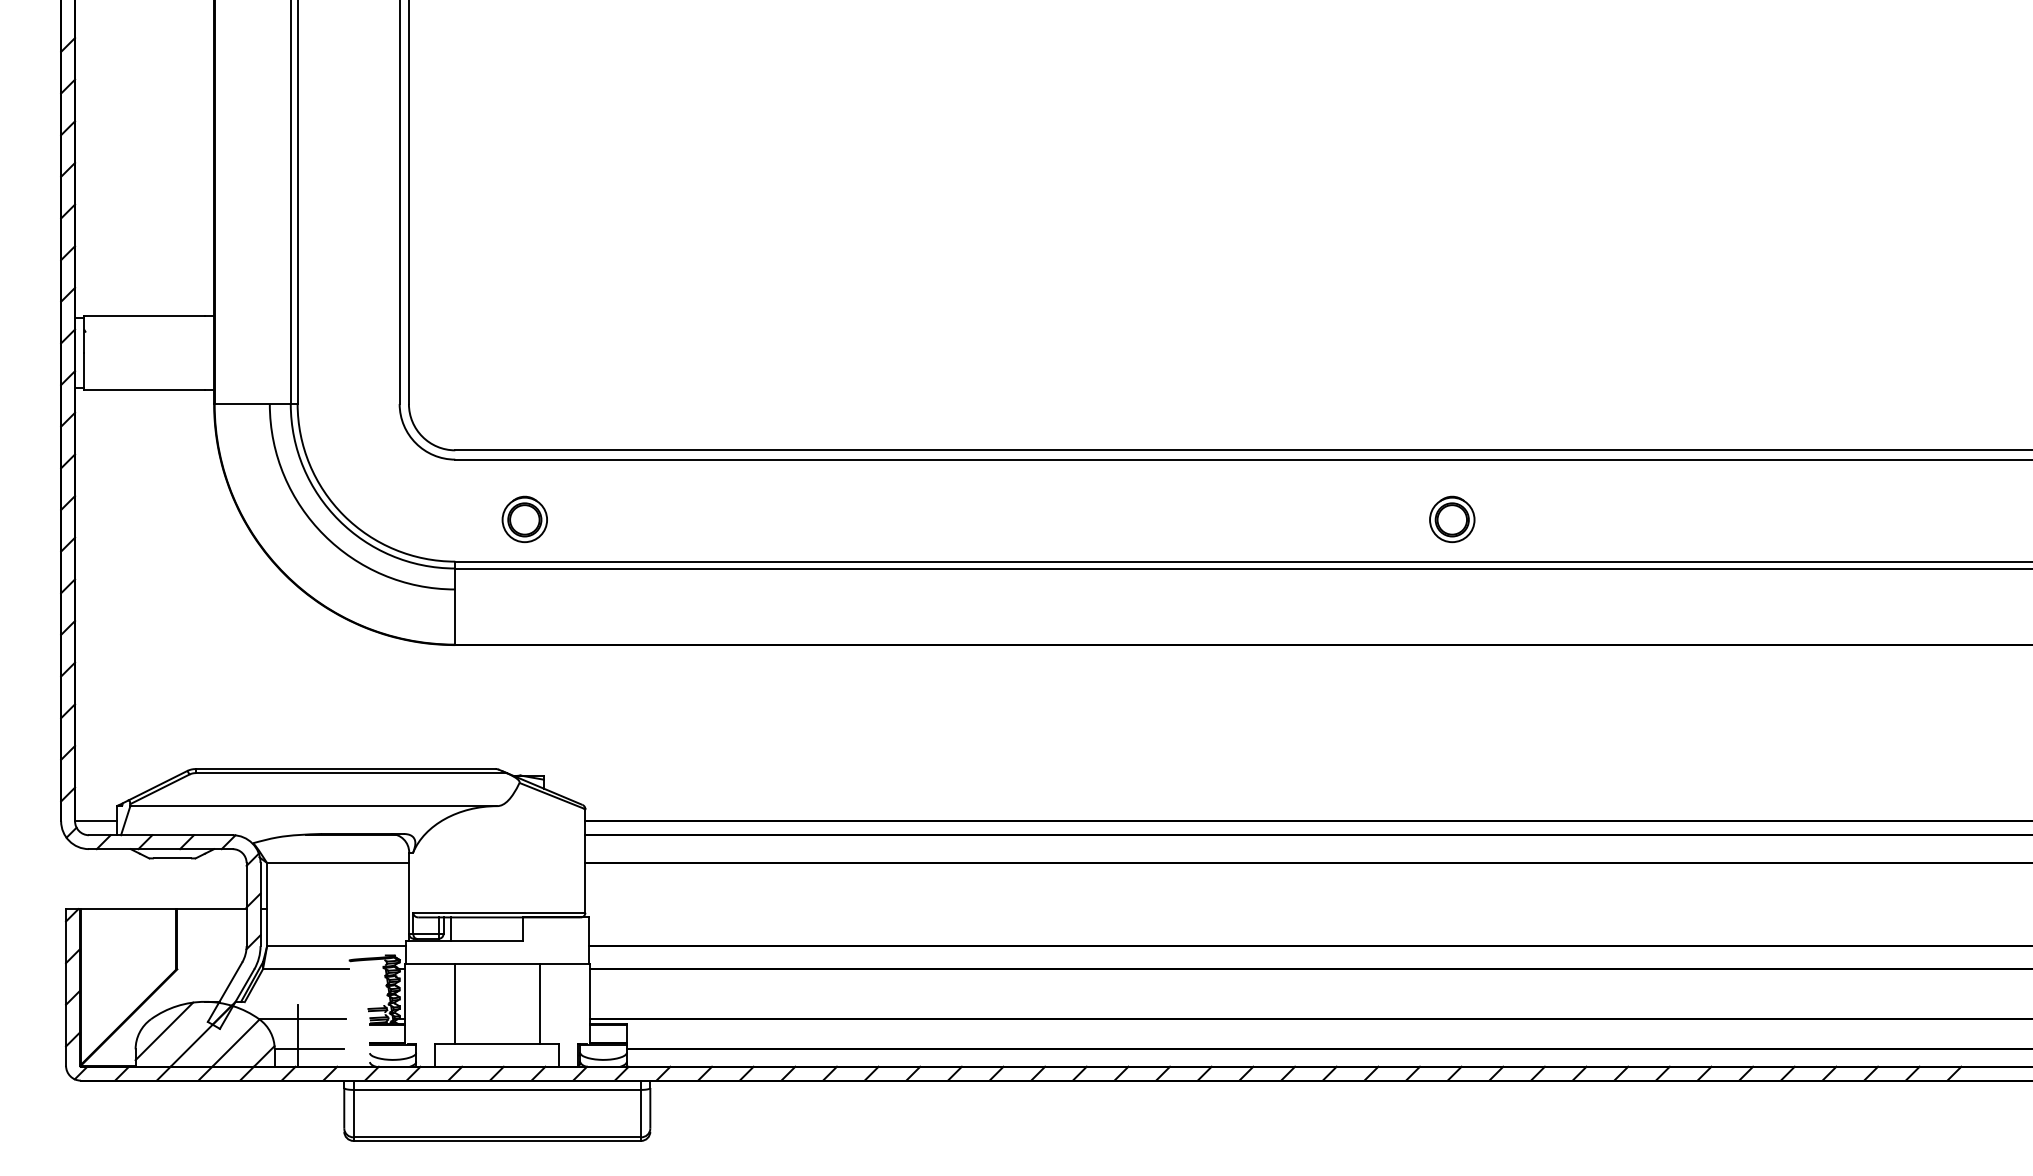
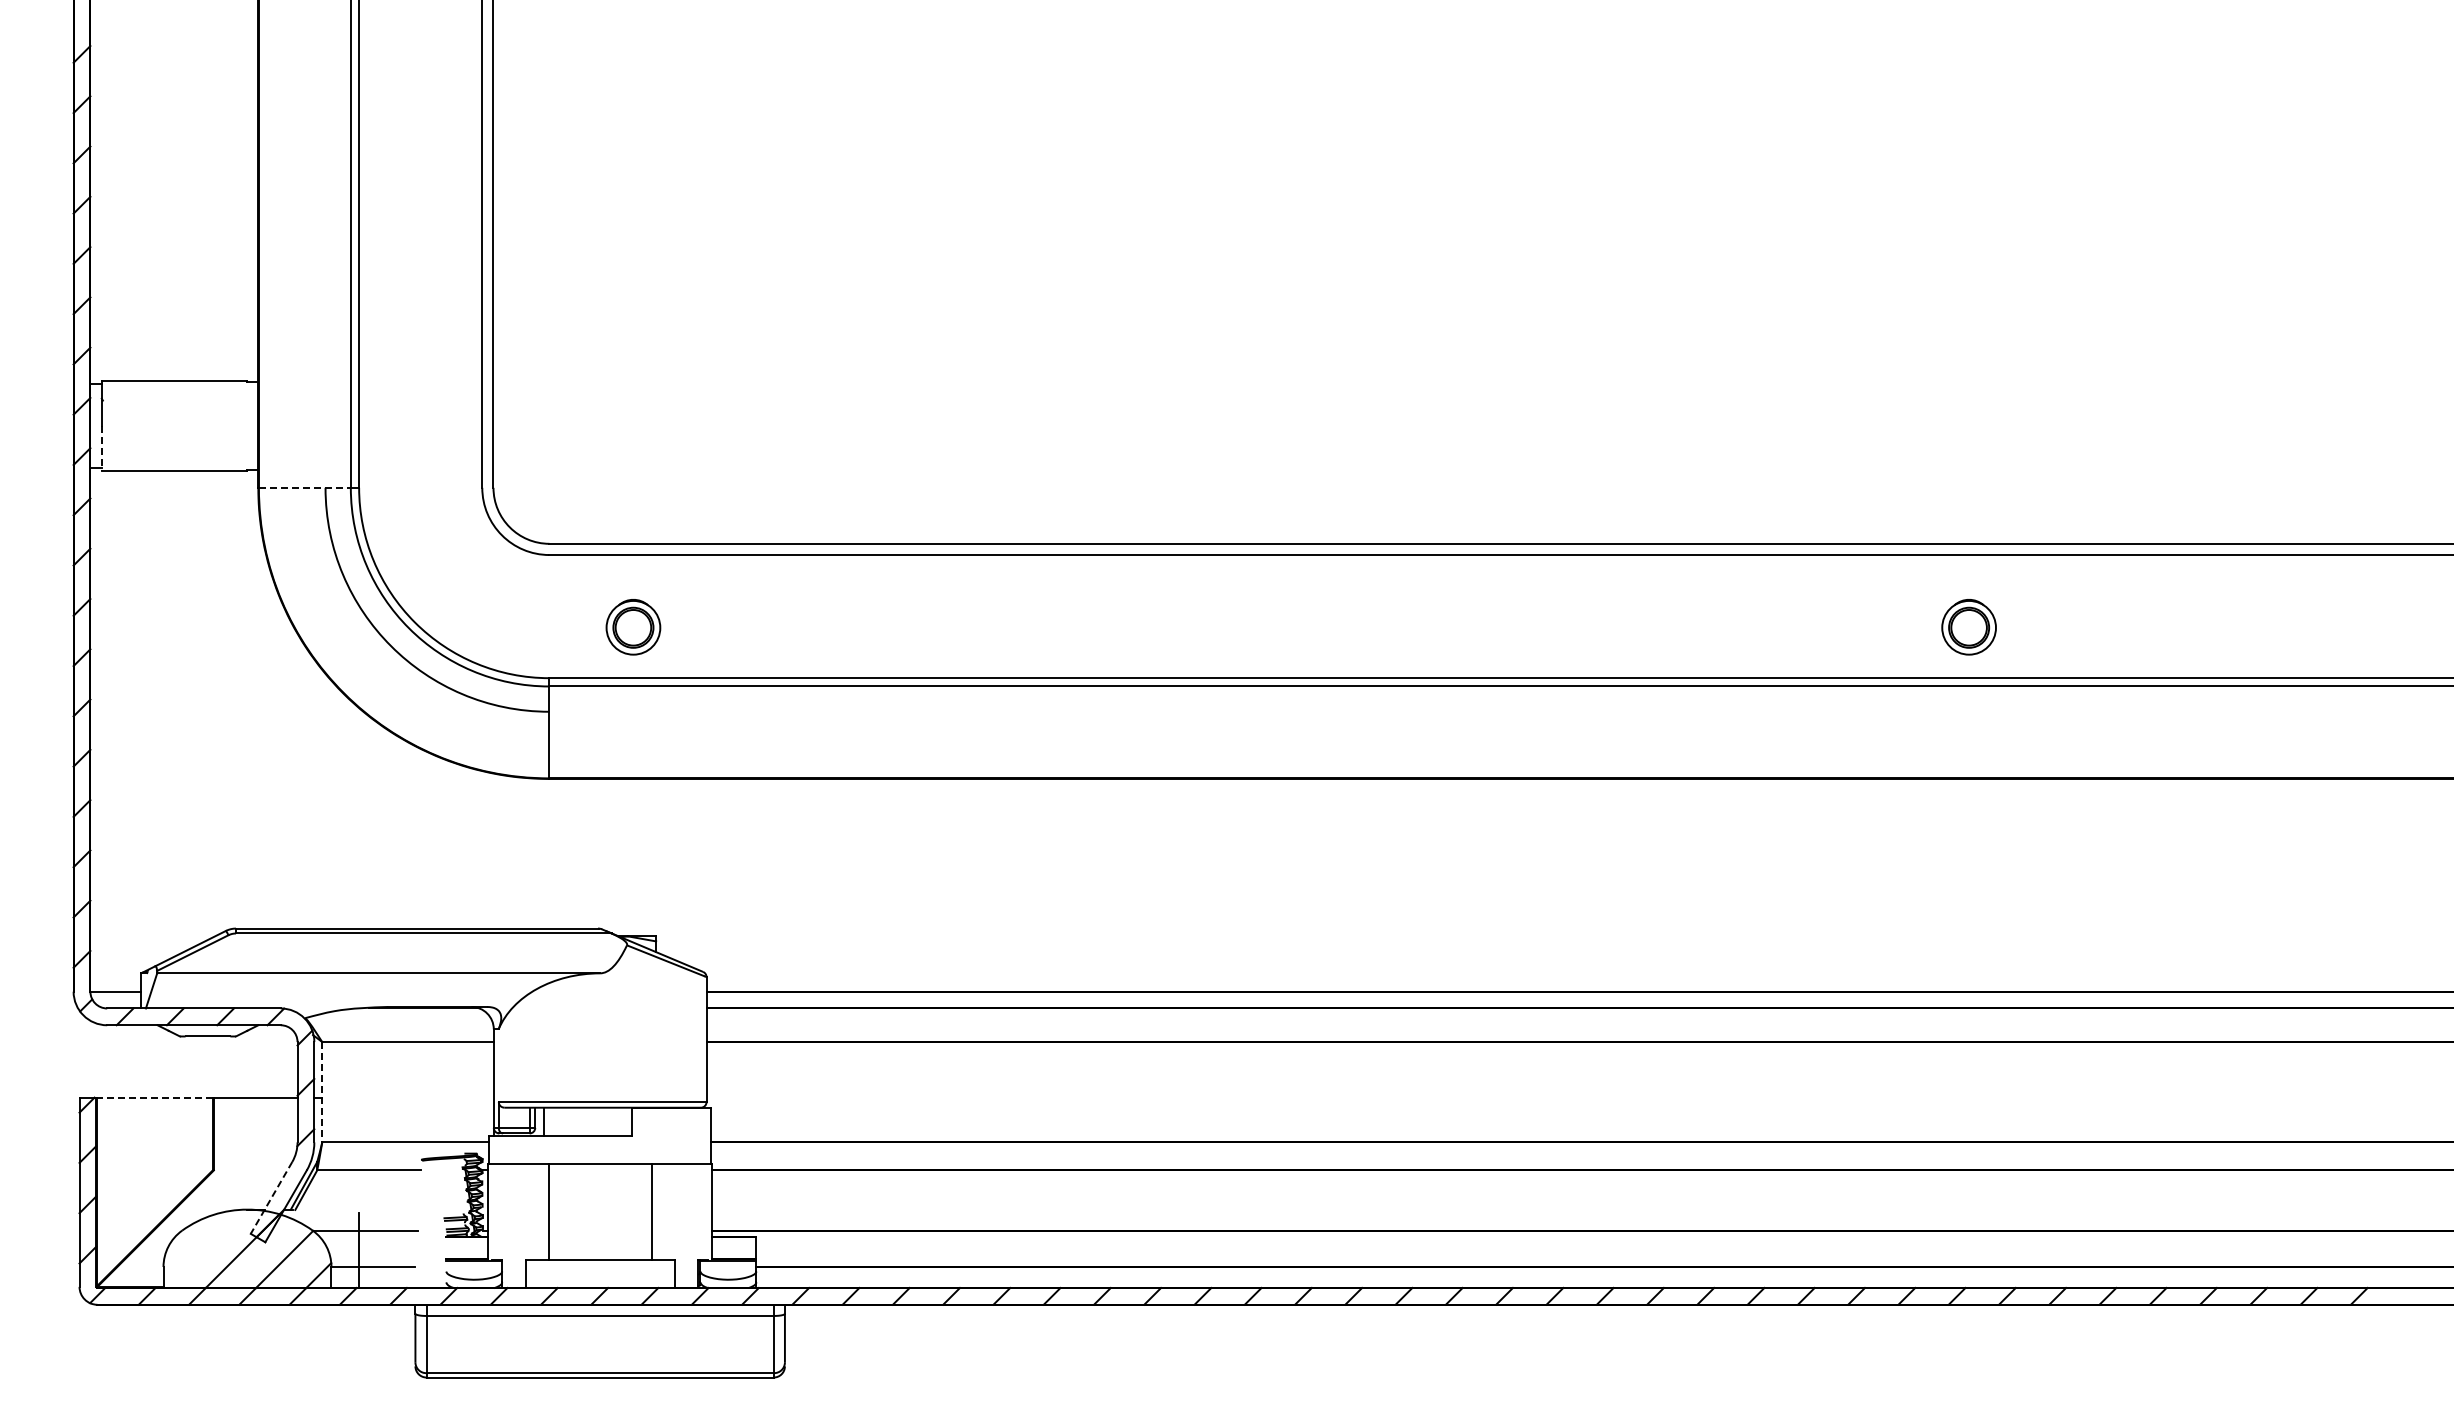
line: (84, 372) -> (101, 449), solid -> dashed
line: (252, 403) -> (304, 487), solid -> dashed
part: (1451, 519) -> (1968, 627), moved
line: (267, 904) -> (322, 1092), solid -> dashed
line: (128, 908) -> (155, 1097), solid -> dashed
line: (225, 992) -> (271, 1198), solid -> dashed
line: (164, 1031) -> (198, 1245), removed

